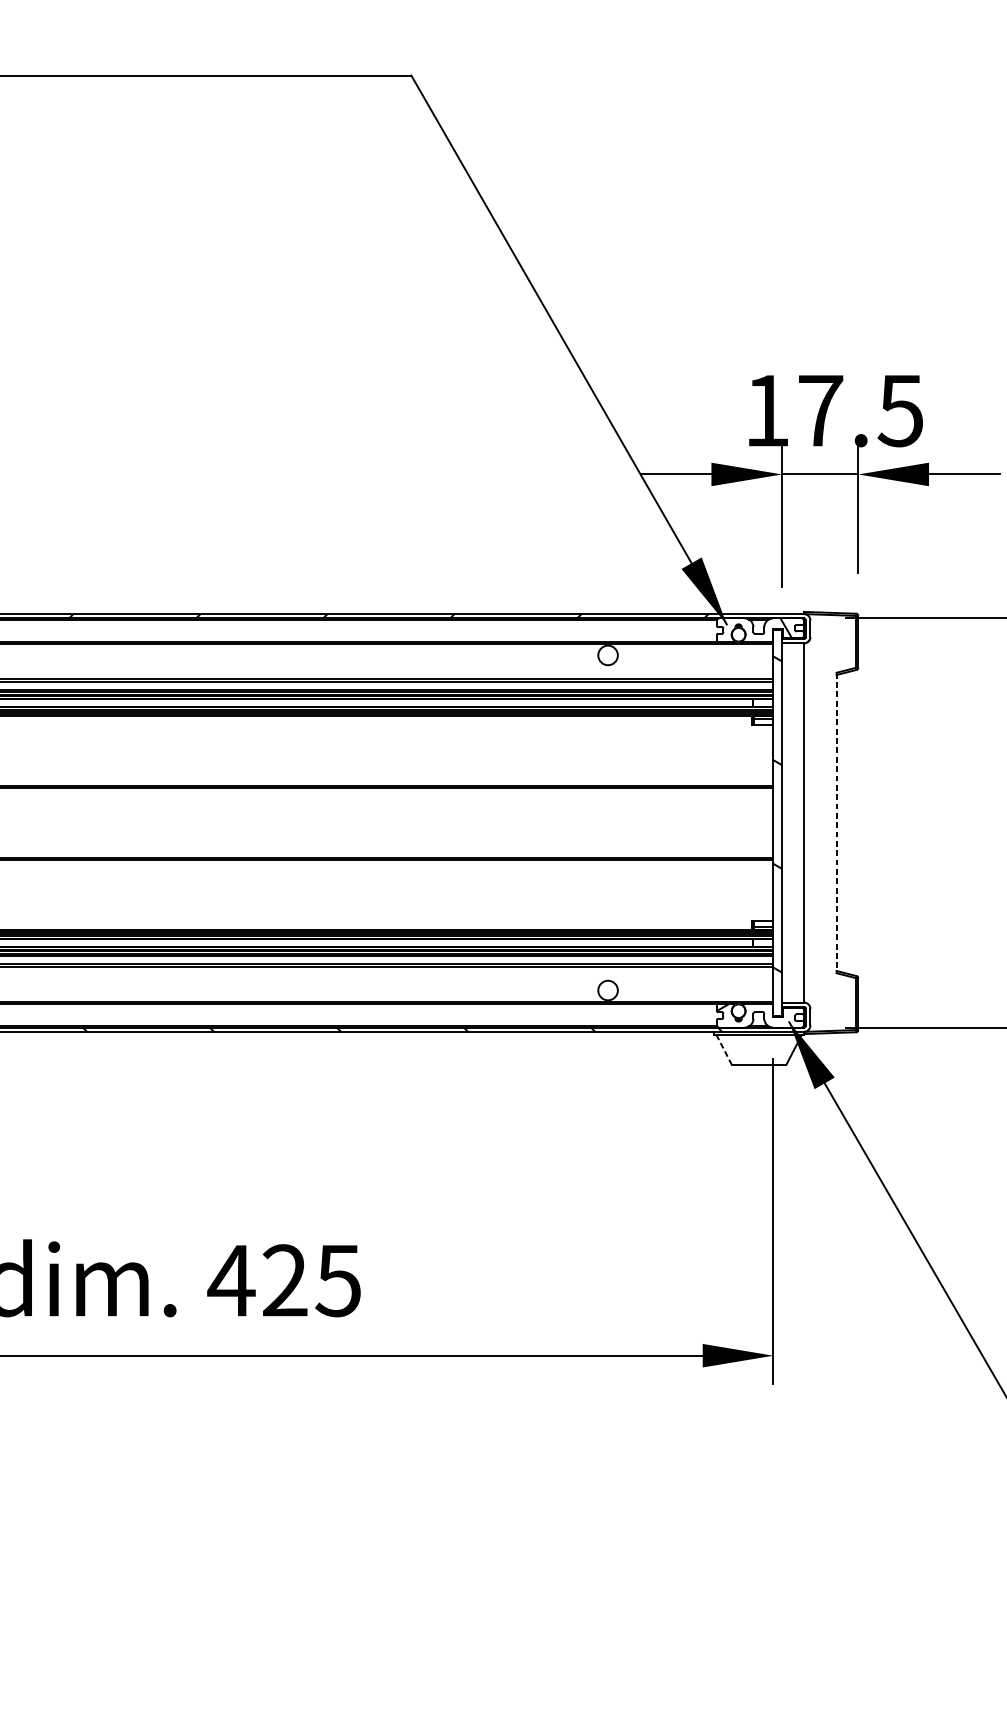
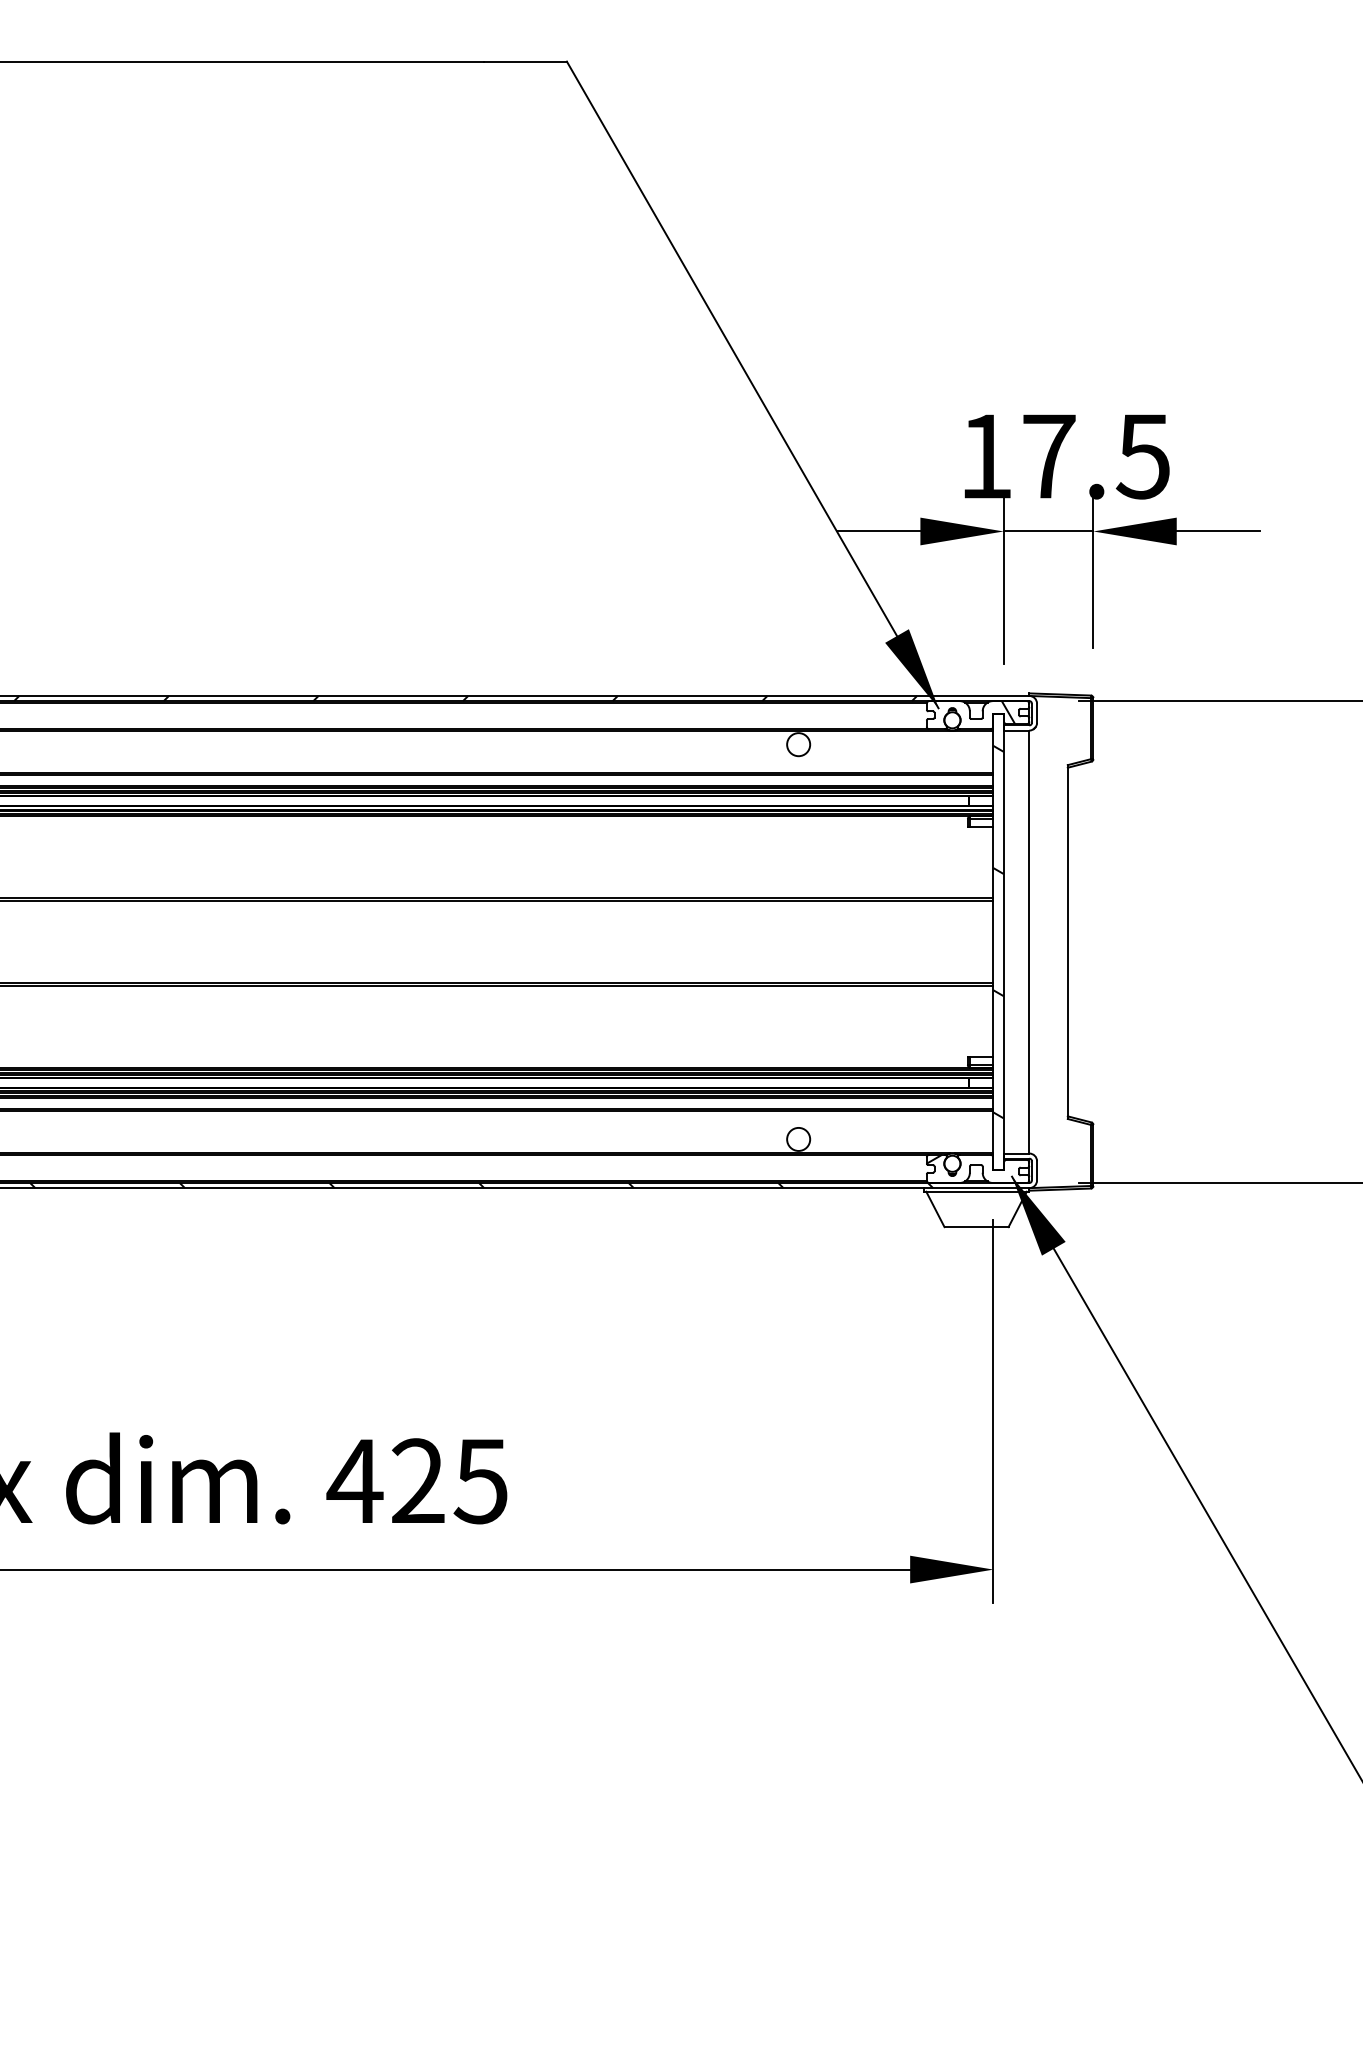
line: (836, 823) -> (1067, 942), dashed -> solid
line: (724, 1050) -> (935, 1209), dashed -> solid

